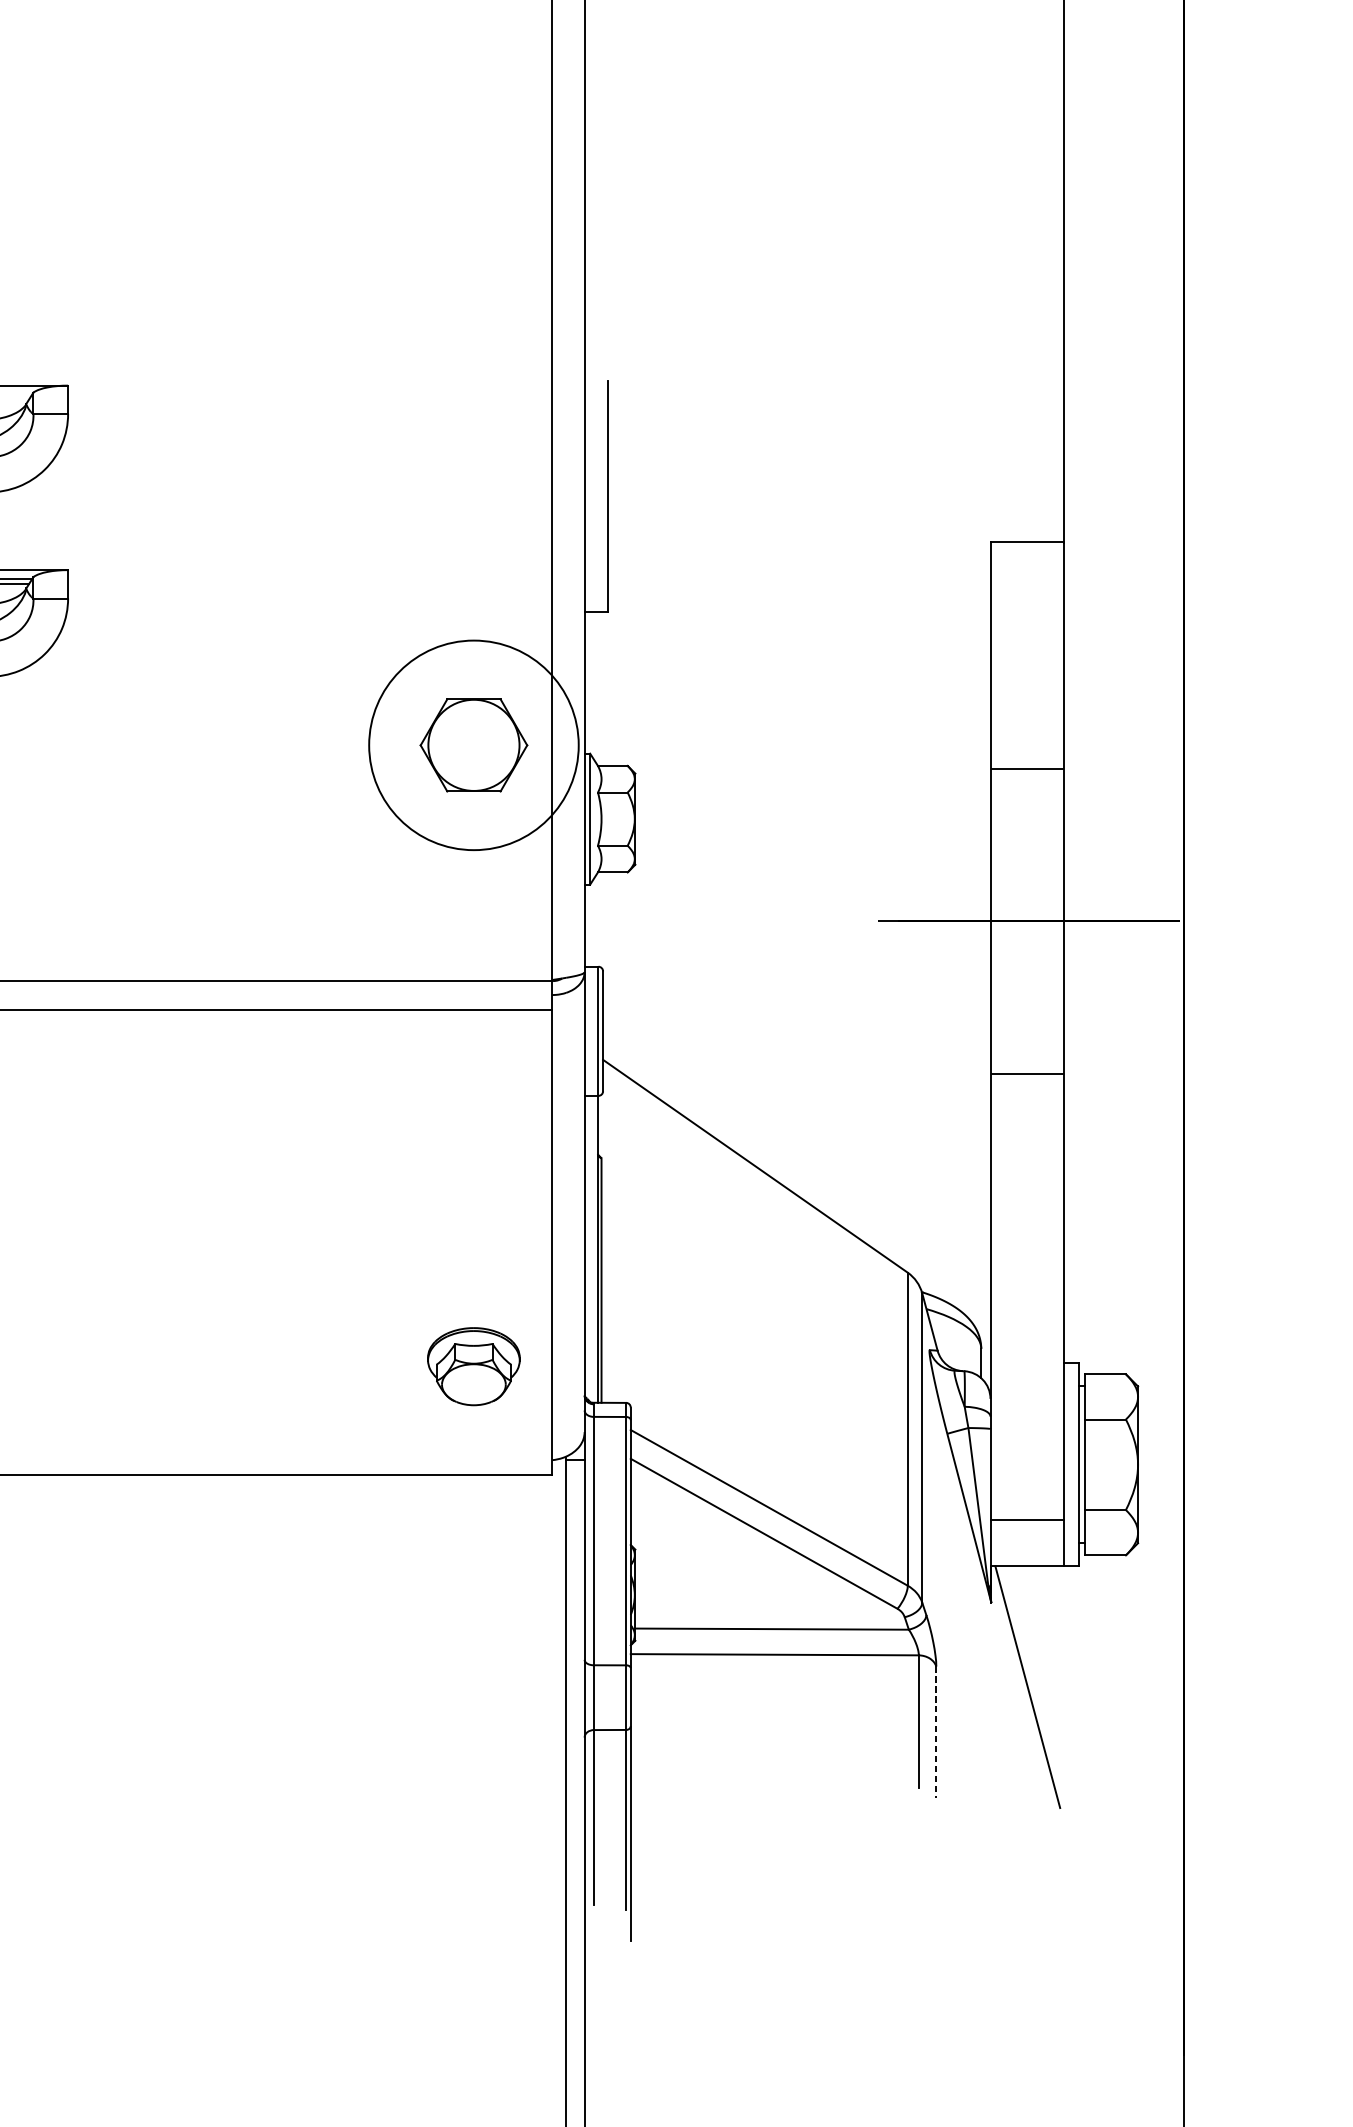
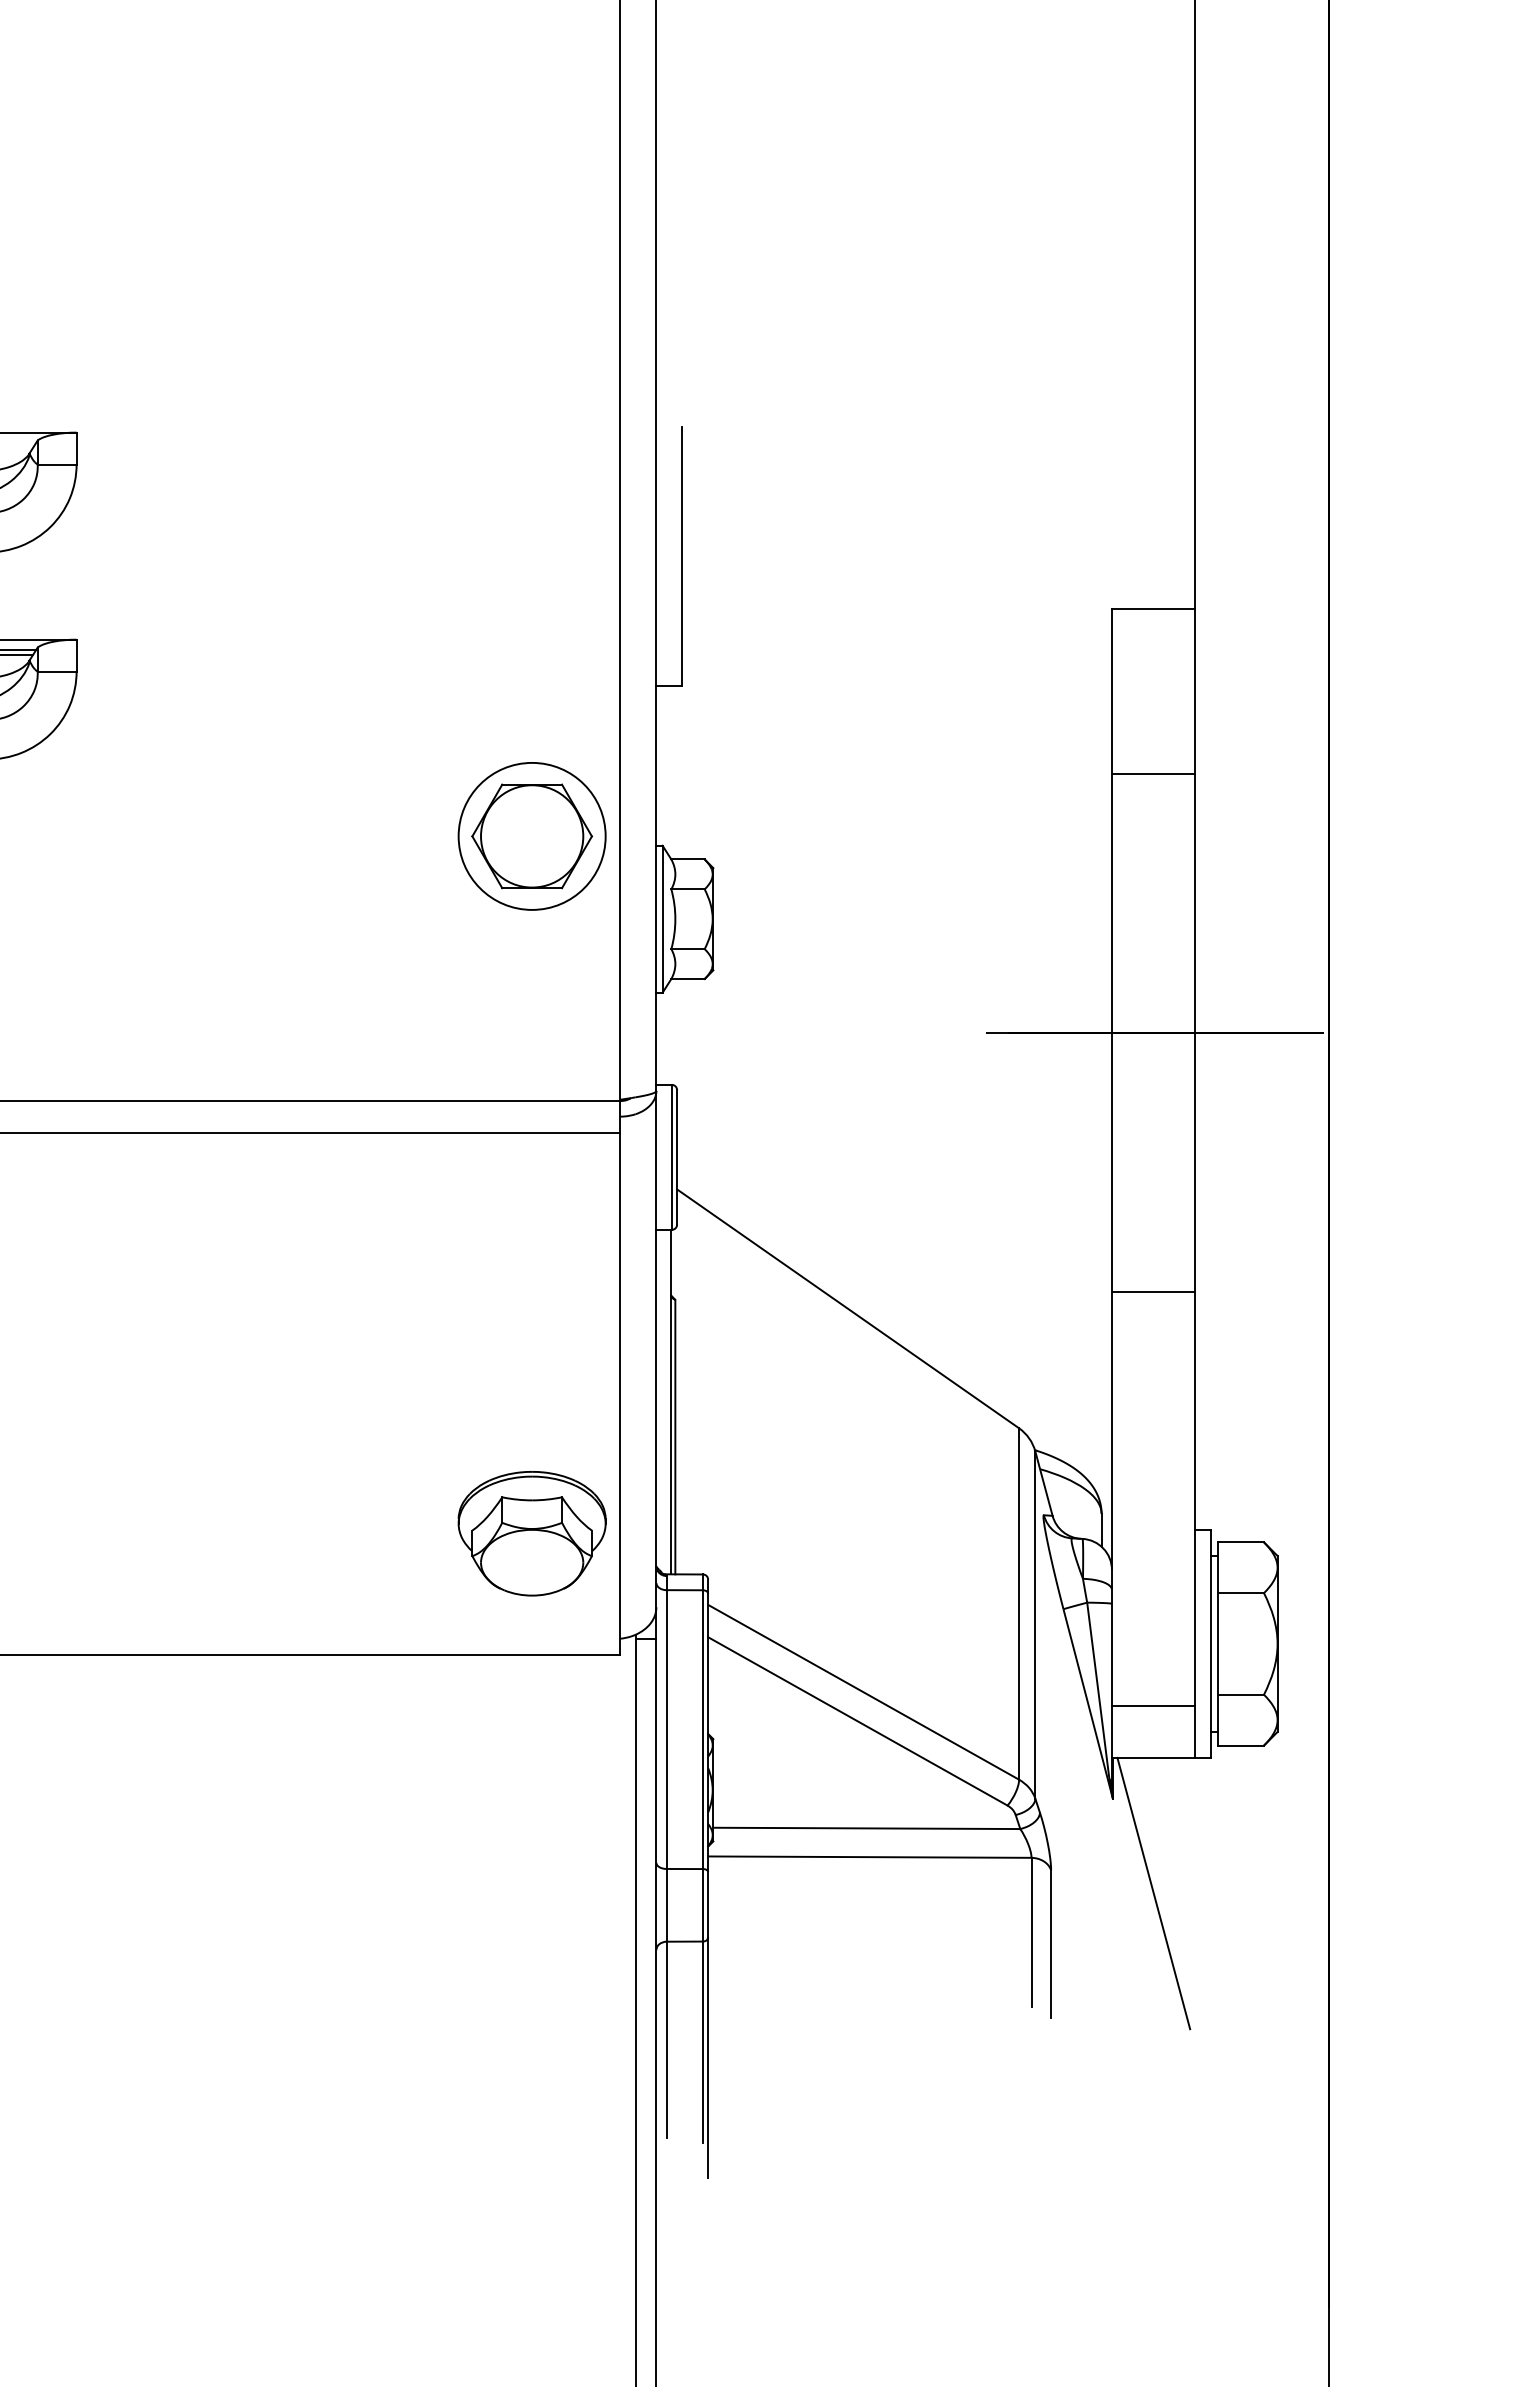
circle: (473, 744) -> (531, 835), size x0.62
line: (1026, 769) -> (1152, 774), moved
line: (1026, 1073) -> (1152, 1291), moved
part: (473, 1366) -> (531, 1533), size x1.43
line: (936, 1732) -> (1051, 1944), dashed -> solid

